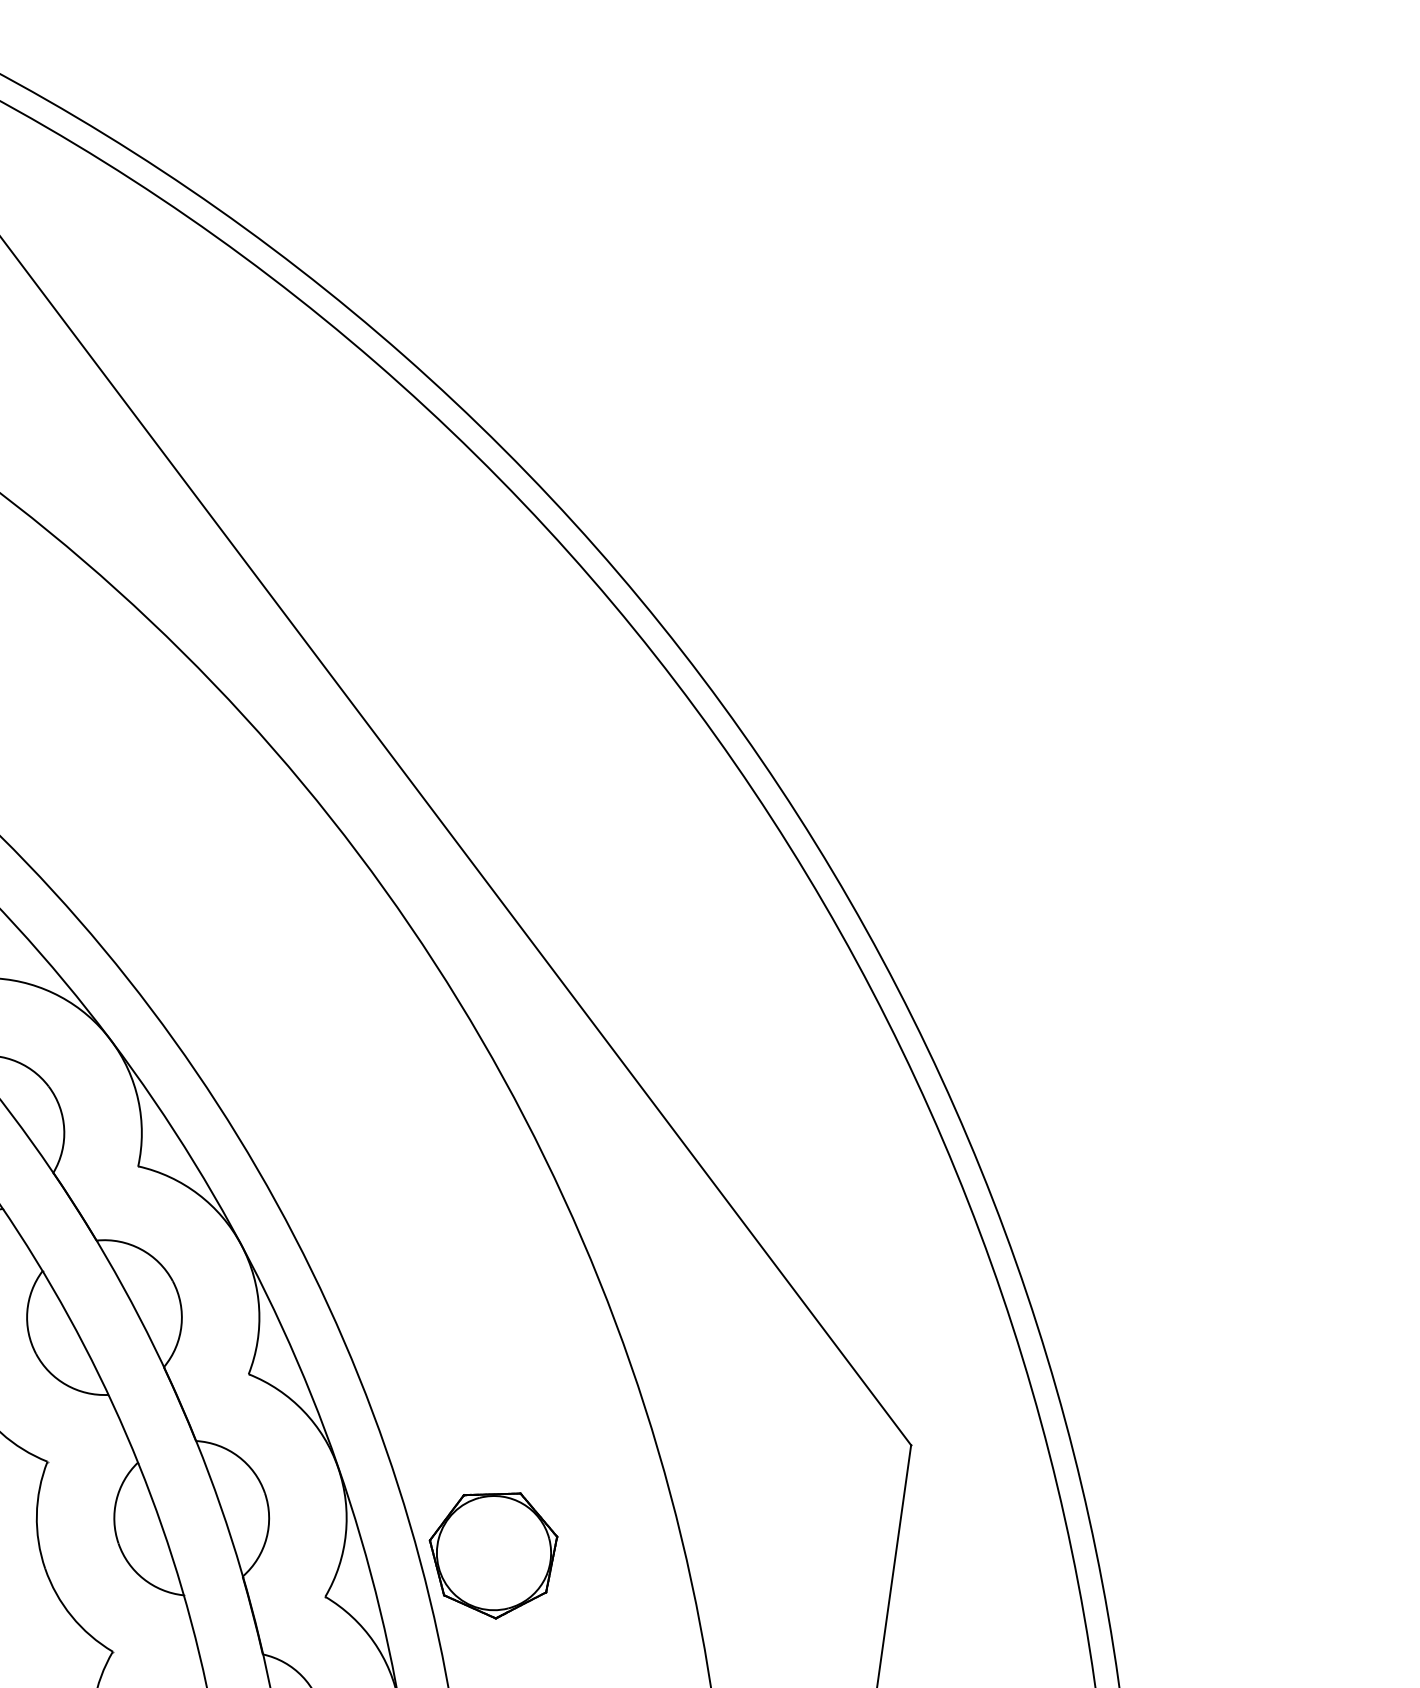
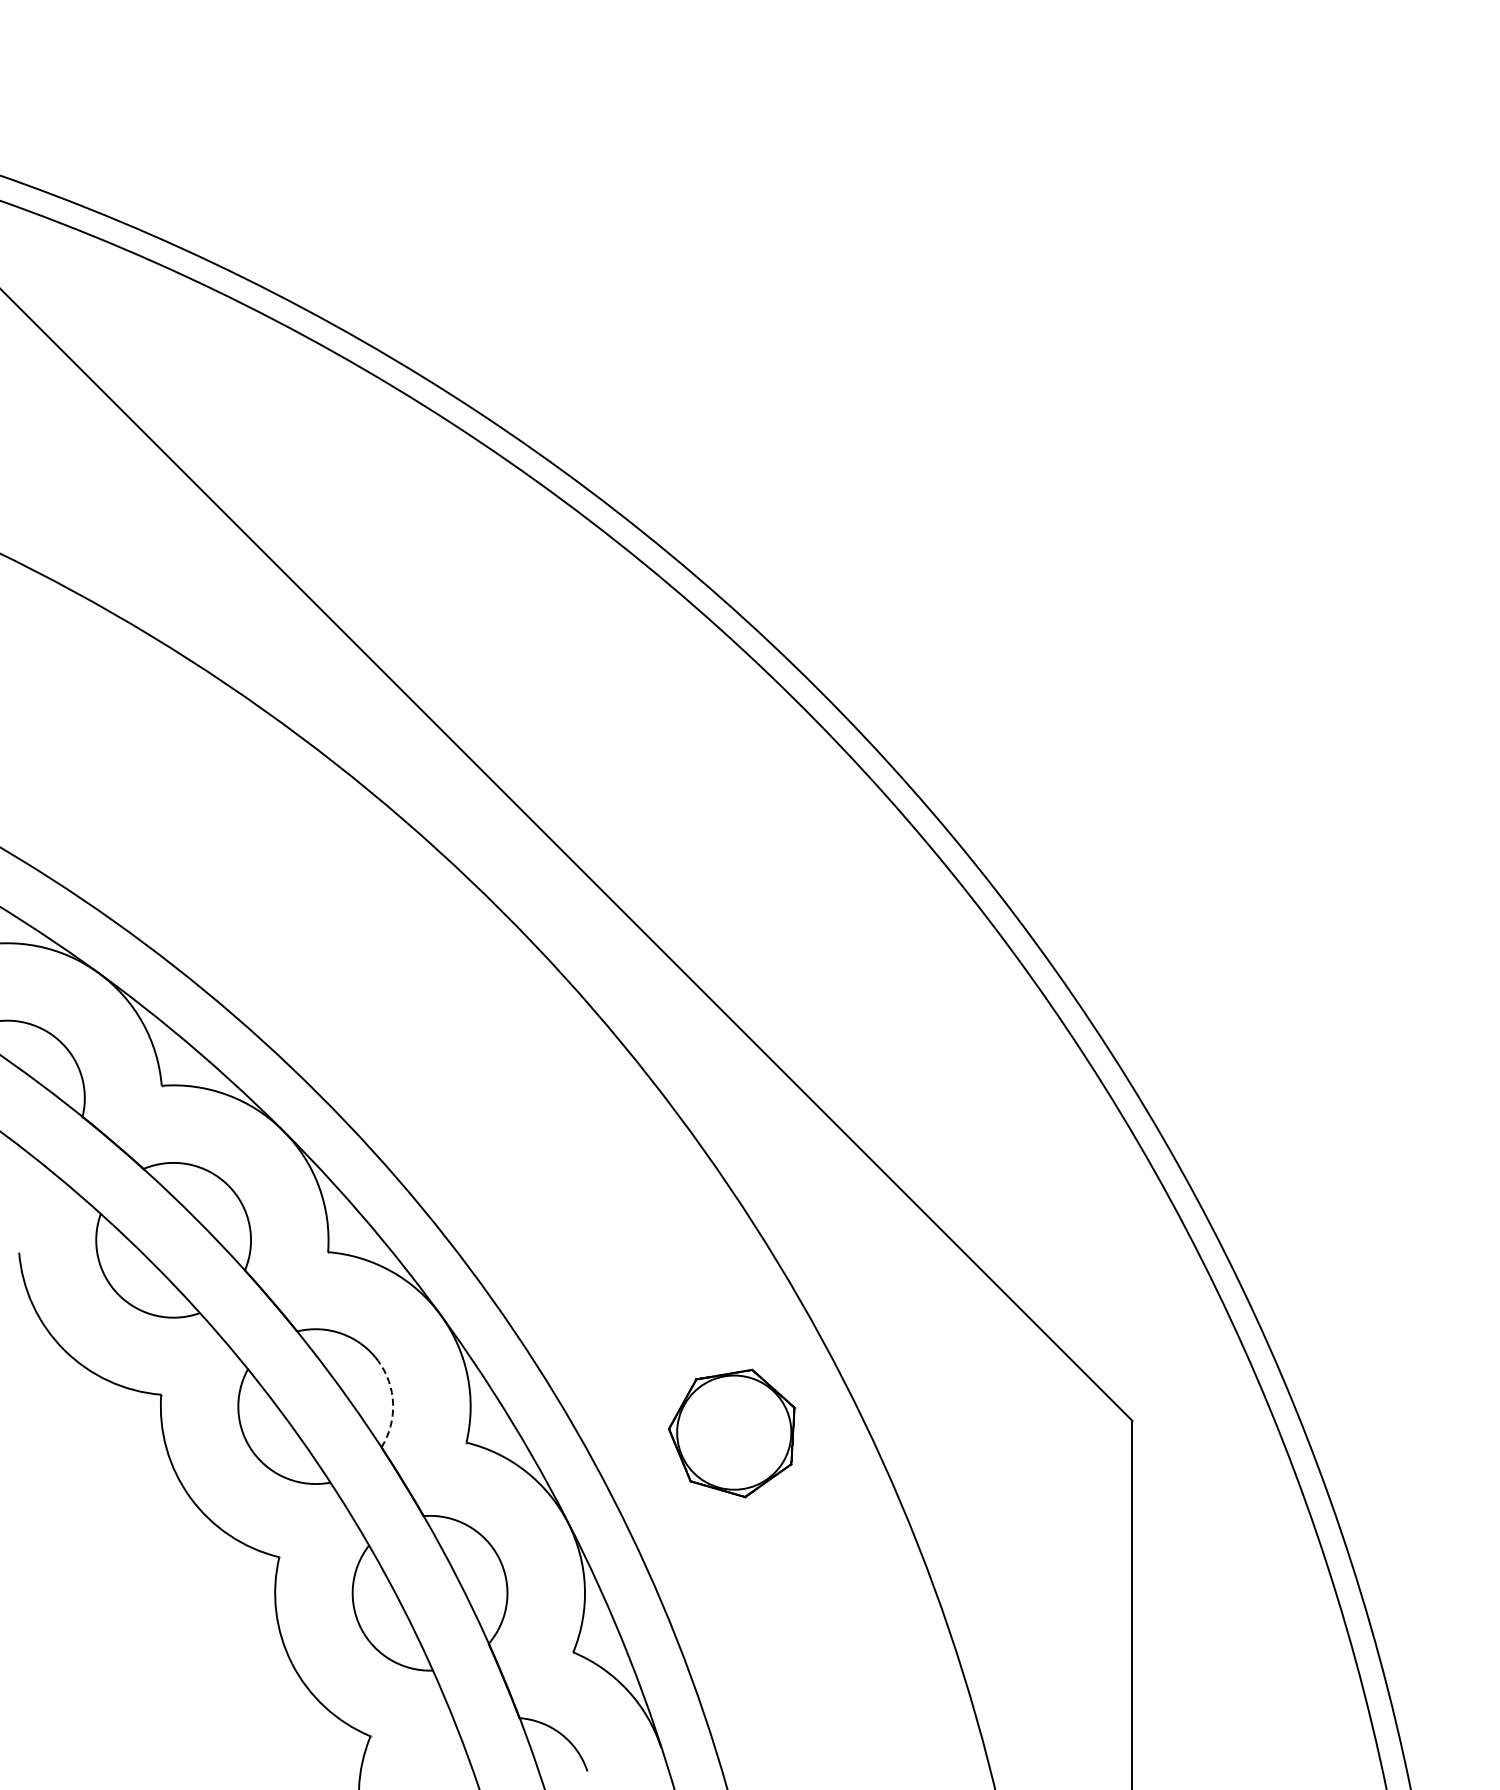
arc: (181, 1325) -> (393, 1403), solid -> dashed
part: (492, 1553) -> (732, 1433), moved

